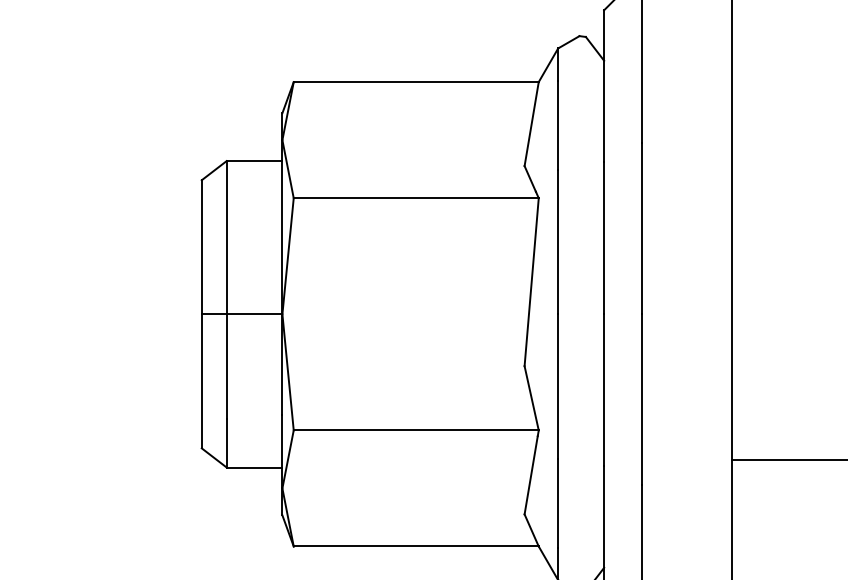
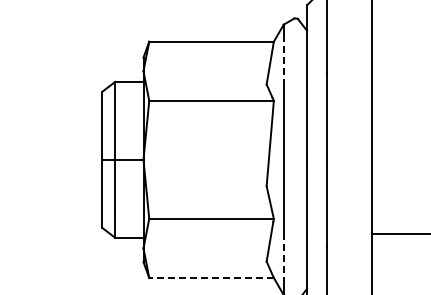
line: (557, 124) -> (283, 63), solid -> dashed
line: (557, 504) -> (283, 256), solid -> dashed
line: (416, 545) -> (211, 277), solid -> dashed

